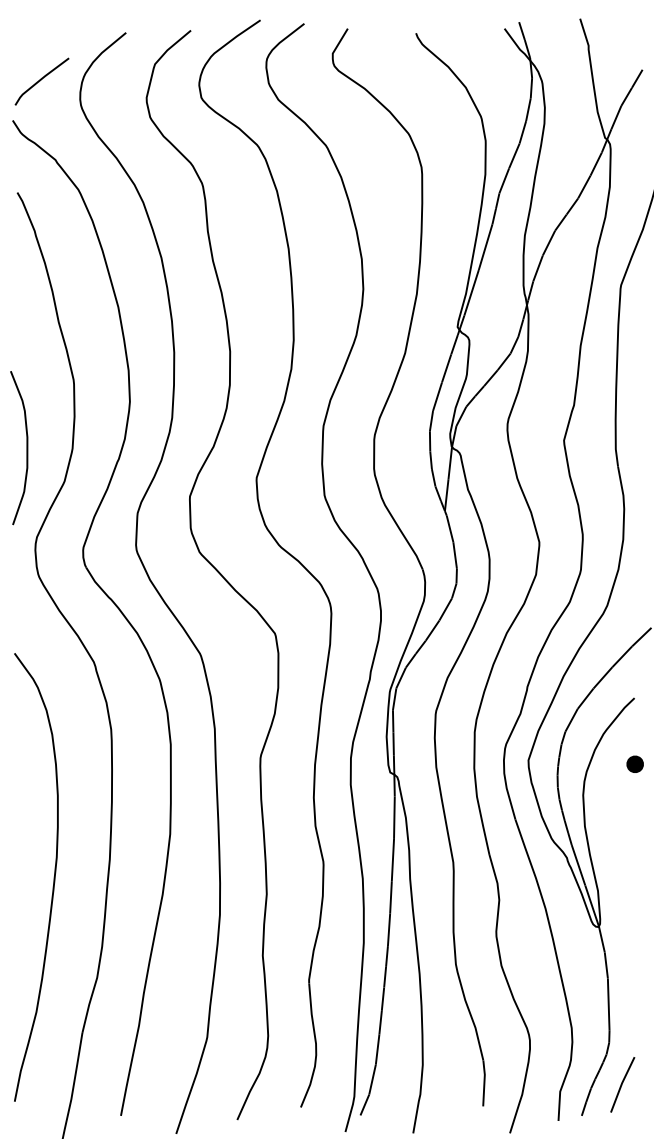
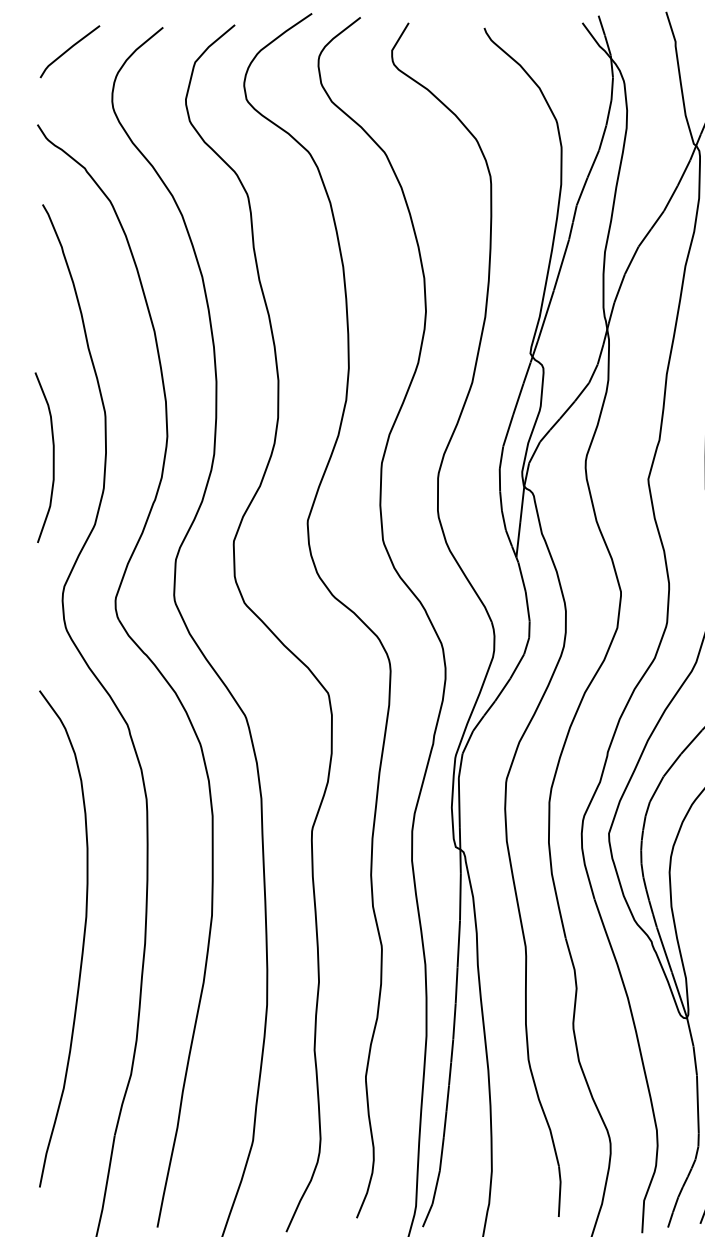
line: (41, 80) -> (69, 50), moved
curve: (26, 448) -> (52, 458), moved
curve: (53, 877) -> (82, 939), moved

